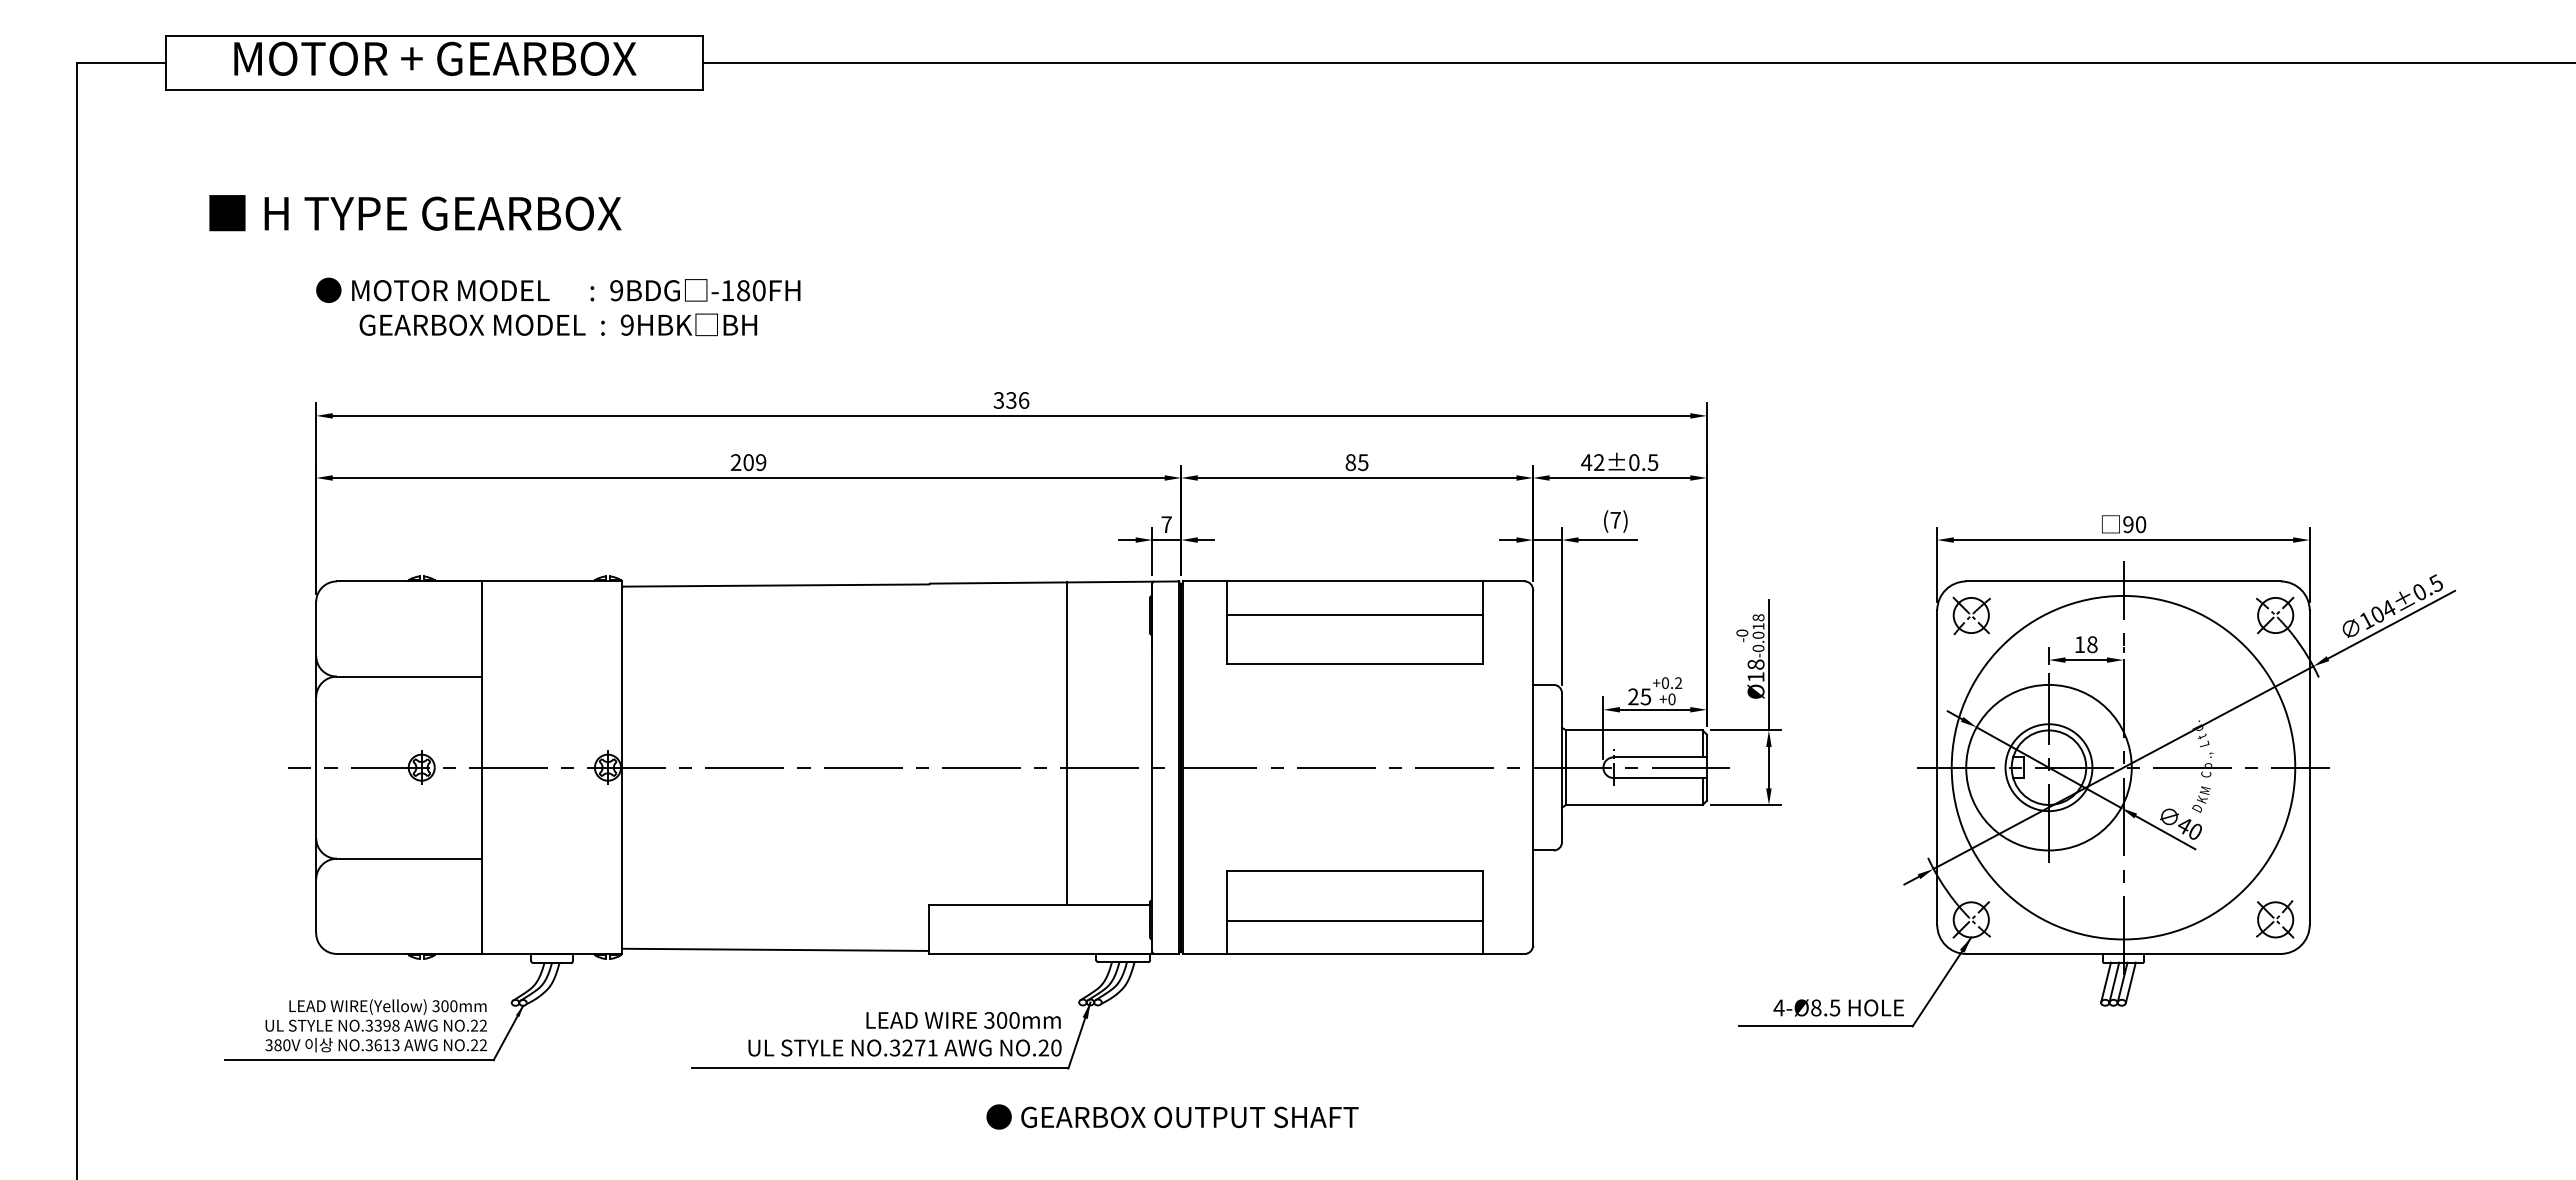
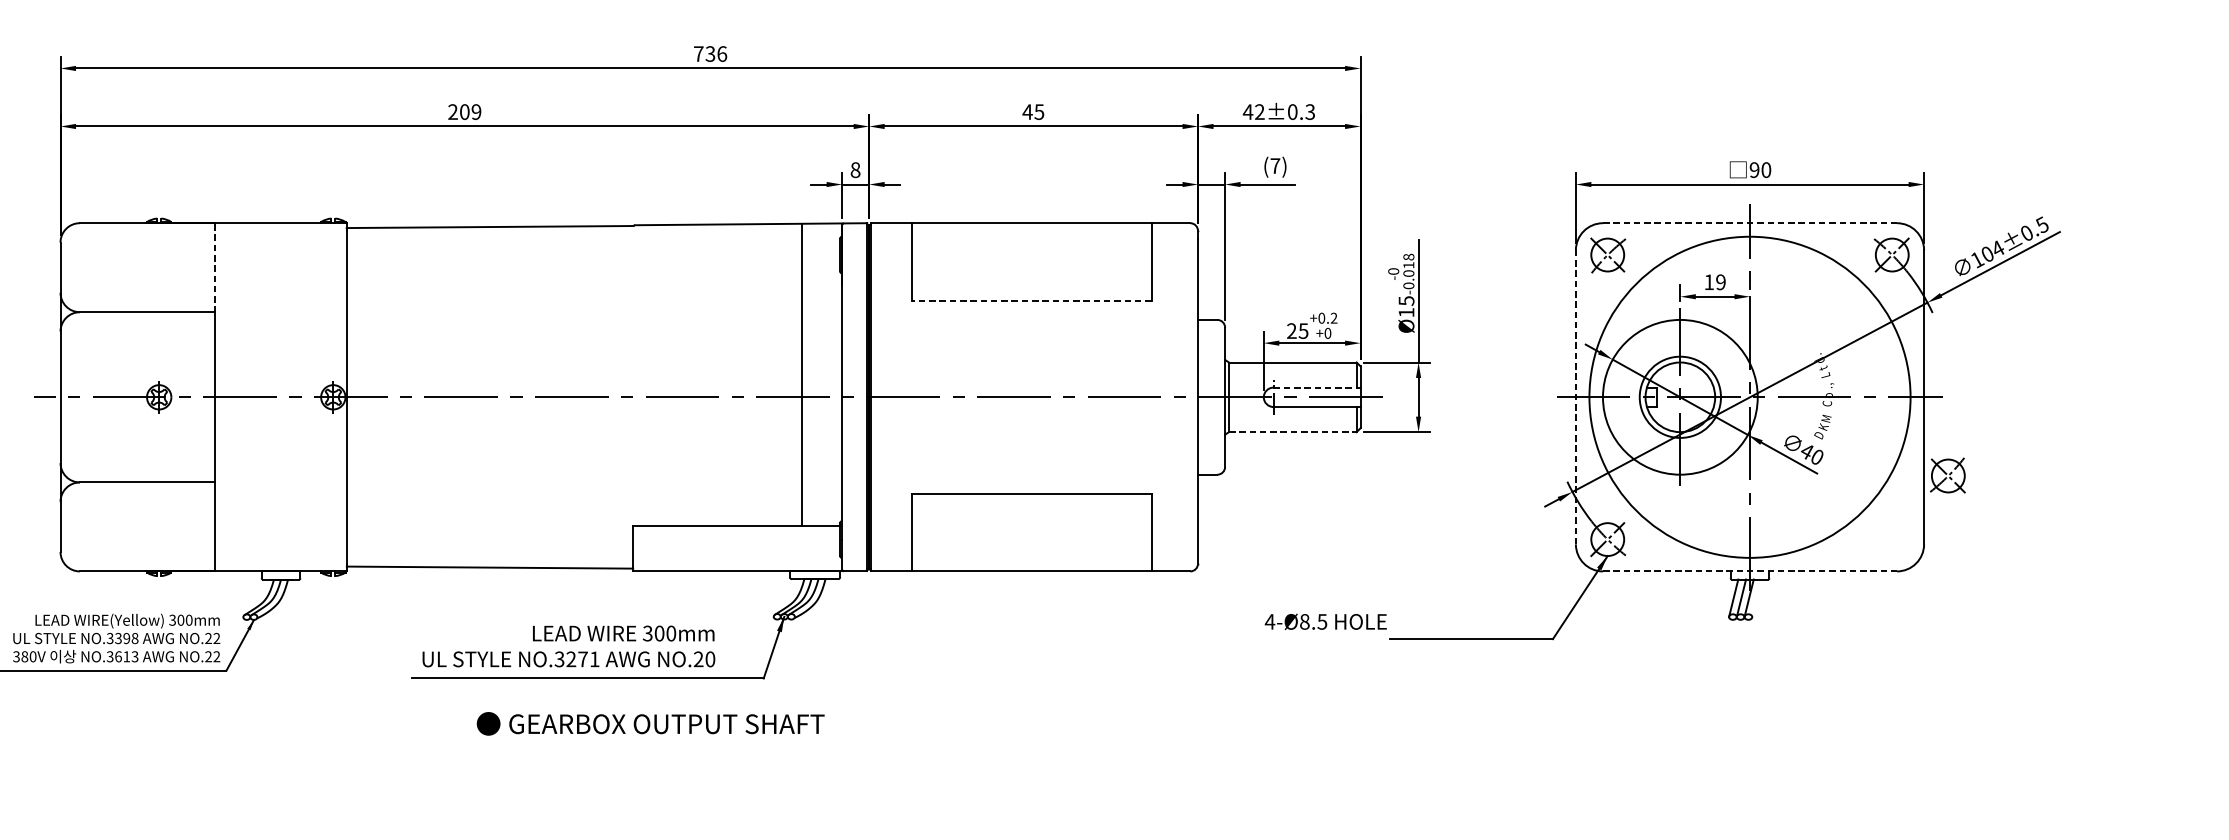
text: (998, 400) -> (698, 54), 336 -> 736
text: (1350, 462) -> (1027, 112), 85 -> 45
text: (1653, 462) -> (1310, 112), 0.5 -> 0.3
text: (1166, 524) -> (855, 169), 7 -> 8
line: (2123, 581) -> (1750, 223), solid -> dashed
line: (1354, 614) -> (1031, 254), removed
line: (481, 628) -> (215, 267), solid -> dashed
text: (2092, 644) -> (1721, 282), 18 -> 19
line: (1354, 664) -> (1031, 300), solid -> dashed
text: (1755, 664) -> (1406, 300), Ø18 -> Ø15
line: (1067, 743) -> (802, 374), moved
line: (1660, 757) -> (1317, 387), solid -> dashed
line: (1937, 767) -> (1576, 397), solid -> dashed
line: (1634, 804) -> (1292, 431), solid -> dashed
part: (2275, 919) -> (1948, 475), moved
line: (1354, 920) -> (1031, 540), removed
line: (2123, 953) -> (1750, 571), solid -> dashed
line: (2130, 982) -> (1756, 598), removed
text: (1838, 1007) -> (1325, 621), moved
text: (904, 1034) -> (568, 646), moved
text: (1172, 1116) -> (650, 723), moved

